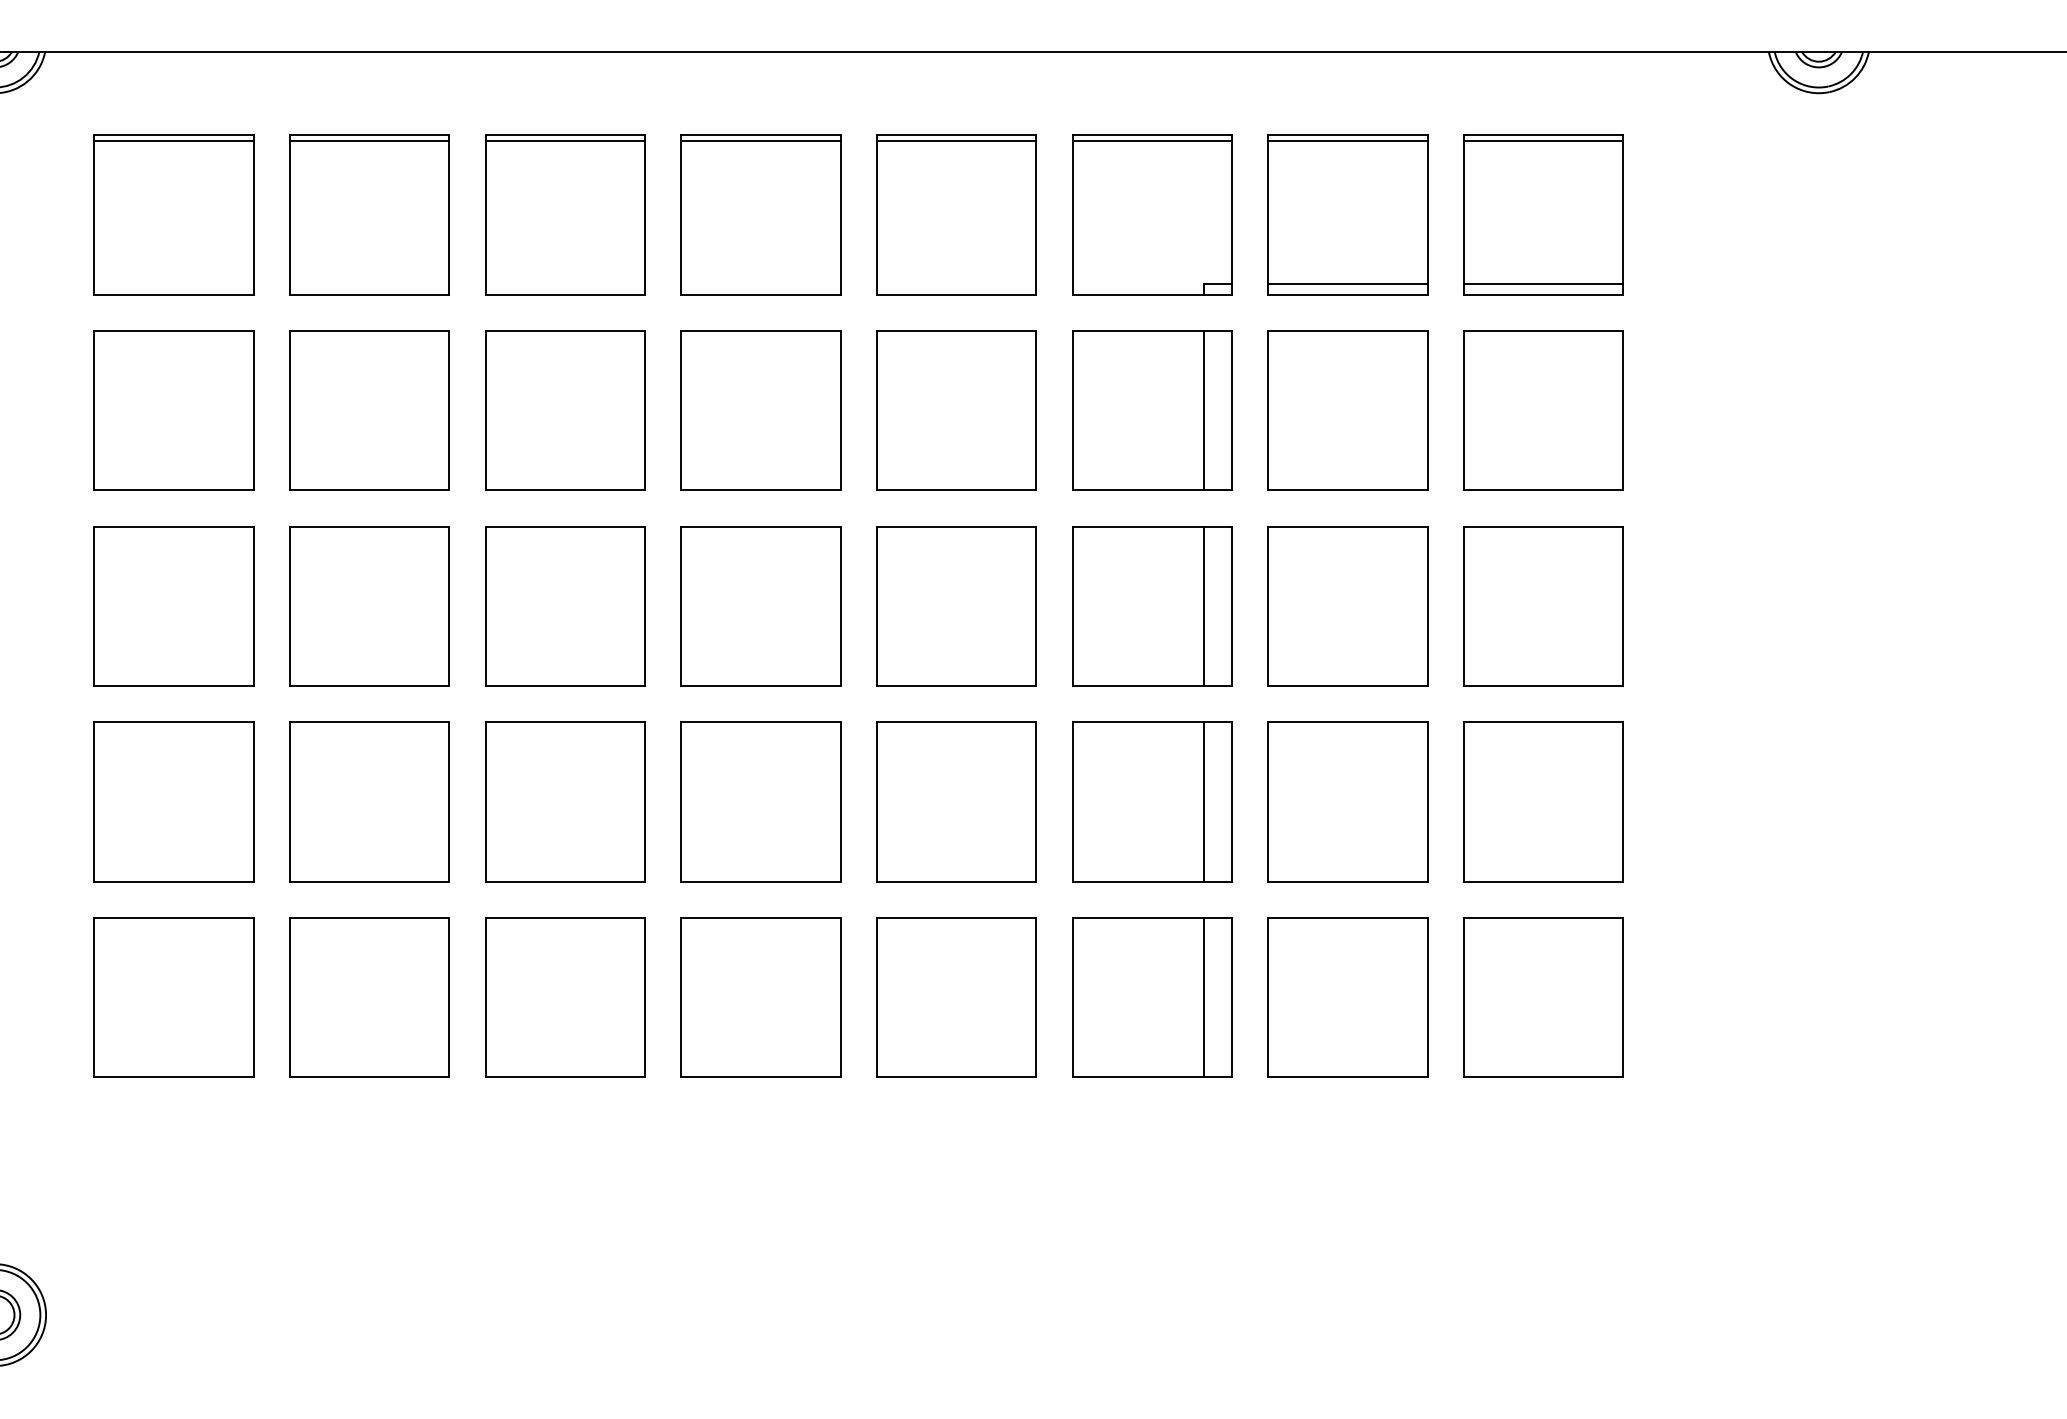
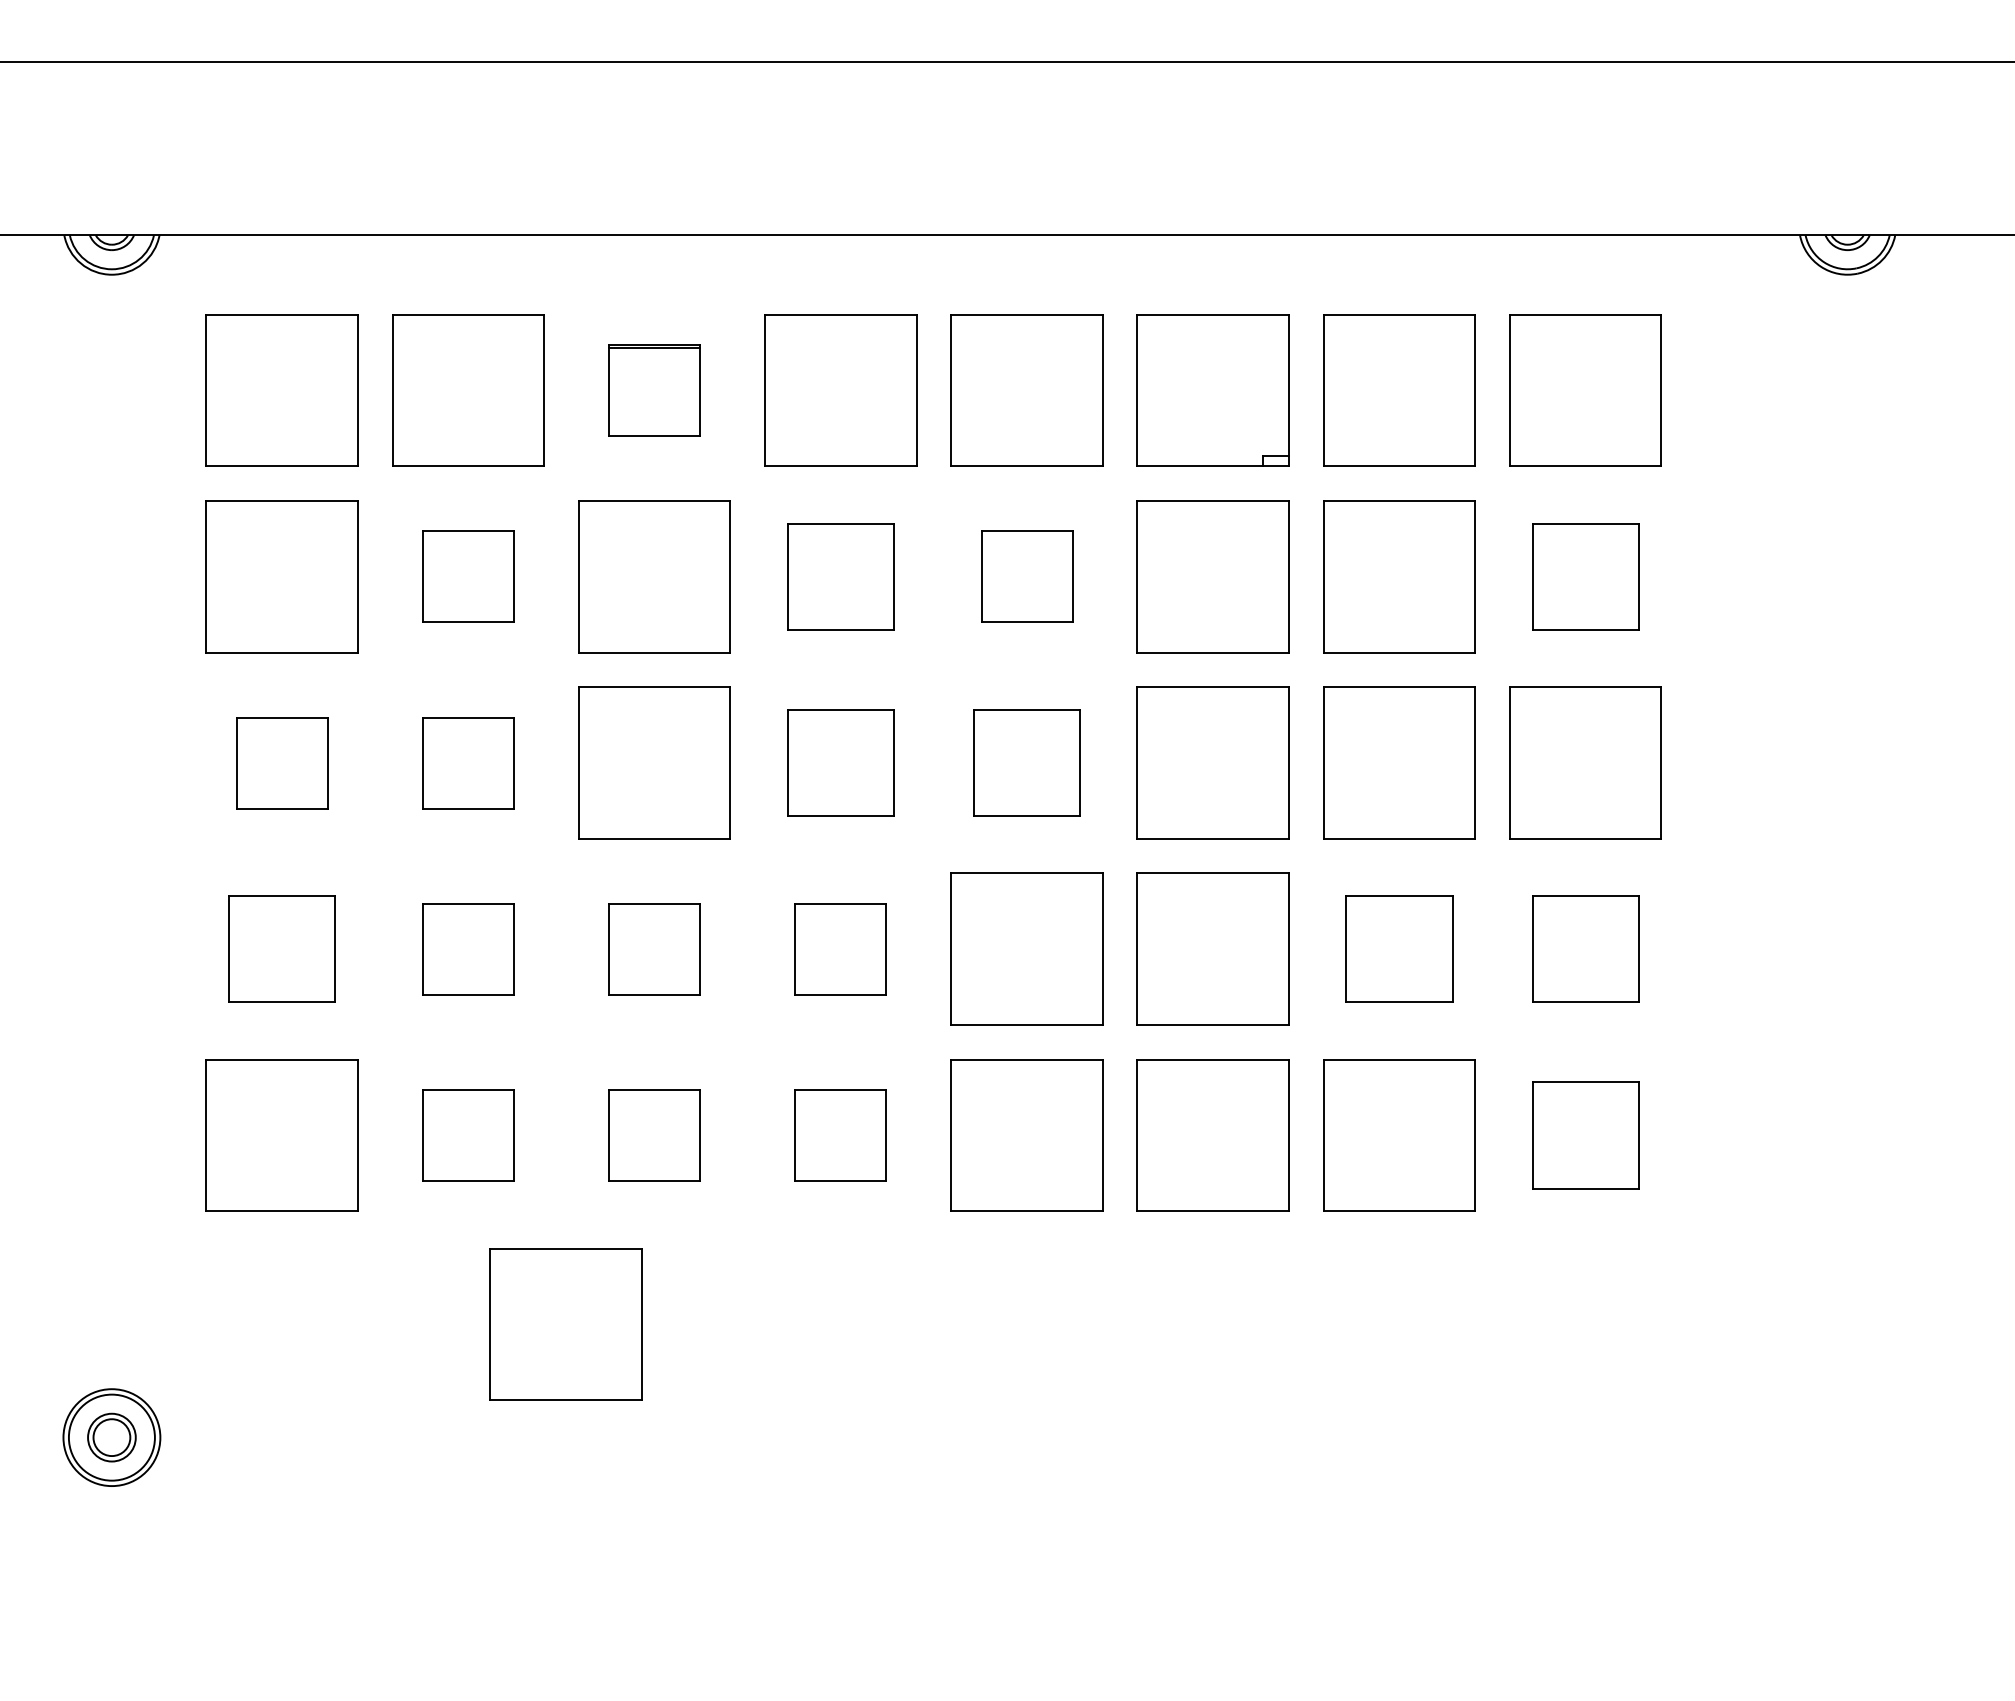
line: (174, 140) -> (282, 319), removed
line: (369, 140) -> (468, 319), removed
line: (760, 140) -> (840, 319), removed
line: (956, 140) -> (1026, 319), removed
line: (1152, 140) -> (1213, 319), removed
line: (1348, 140) -> (1399, 319), removed
line: (1543, 140) -> (1585, 319), removed
part: (565, 214) -> (654, 390), size x0.6
line: (1348, 284) -> (1399, 456), removed
line: (1543, 284) -> (1585, 456), removed
part: (369, 410) -> (468, 576), size x0.6
part: (760, 410) -> (840, 576), size x0.7
part: (956, 410) -> (1026, 576), size x0.6
line: (1204, 410) -> (1262, 576), removed
part: (1543, 410) -> (1585, 576), size x0.7
part: (173, 605) -> (281, 762), size x0.6
part: (369, 605) -> (468, 762), size x0.6
part: (760, 605) -> (840, 762), size x0.7
part: (956, 605) -> (1026, 762), size x0.7
line: (1204, 605) -> (1262, 762), removed
part: (173, 801) -> (281, 948), size x0.7
part: (369, 801) -> (468, 948), size x0.6
part: (565, 801) -> (654, 948), size x0.6
part: (760, 801) -> (840, 948), size x0.6
part: (1348, 801) -> (1399, 948), size x0.7
part: (1543, 801) -> (1585, 948), size x0.7
line: (1204, 802) -> (1262, 949), removed
part: (369, 997) -> (468, 1135), size x0.6
part: (565, 997) -> (654, 1135), size x0.6
part: (760, 997) -> (840, 1135), size x0.6
line: (1204, 997) -> (1262, 1135), removed
part: (1543, 997) -> (1585, 1135), size x0.7
part: (471, 1196) -> (565, 1324), added

